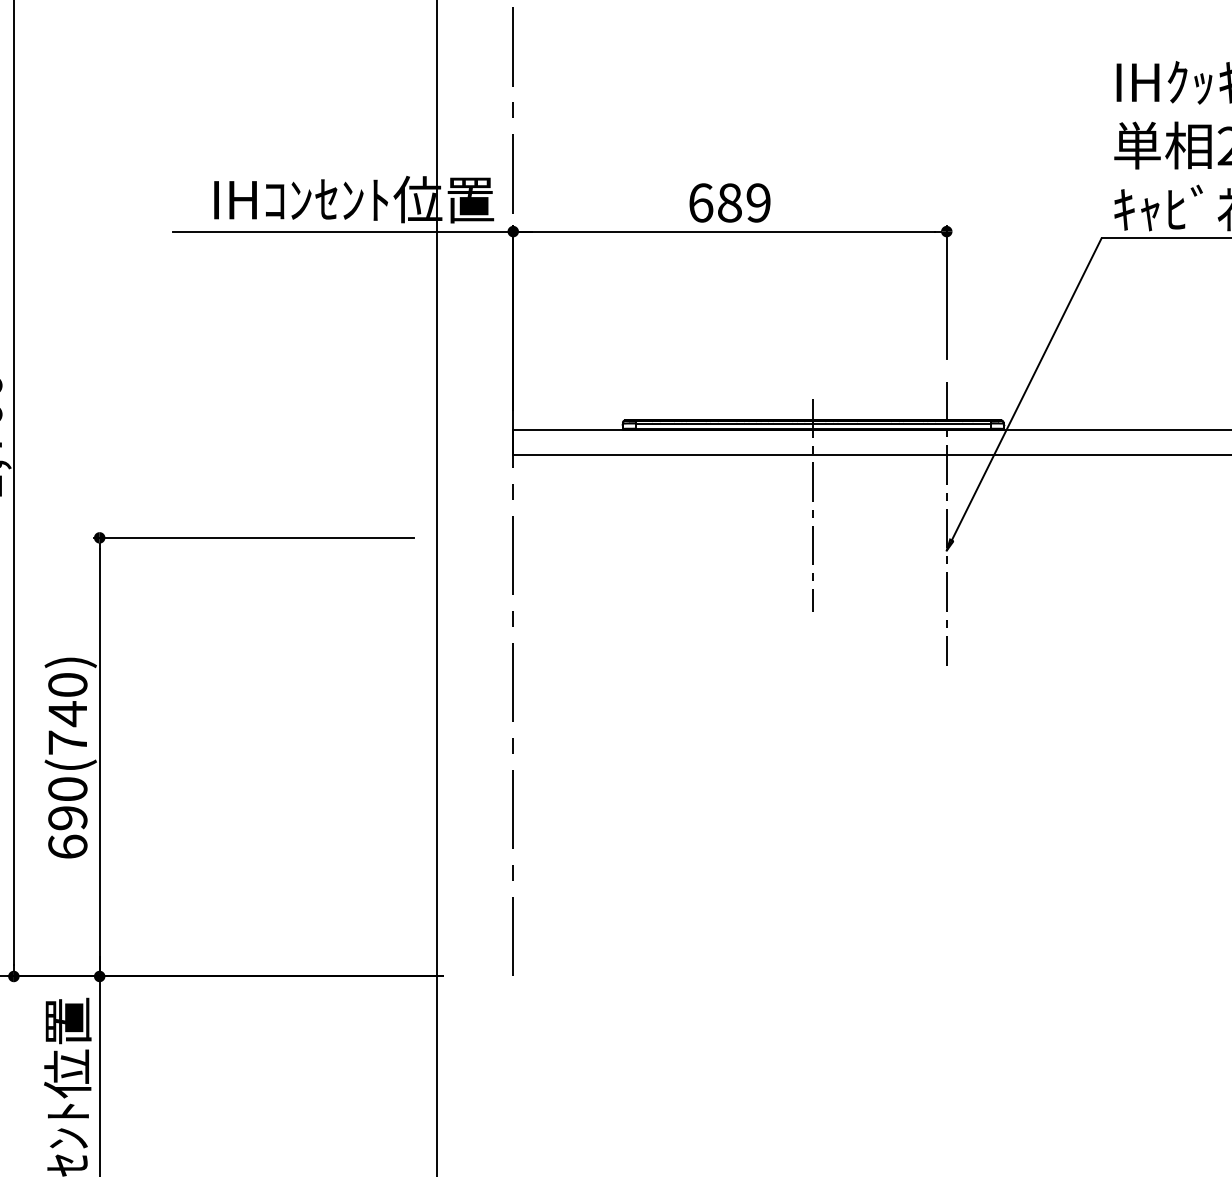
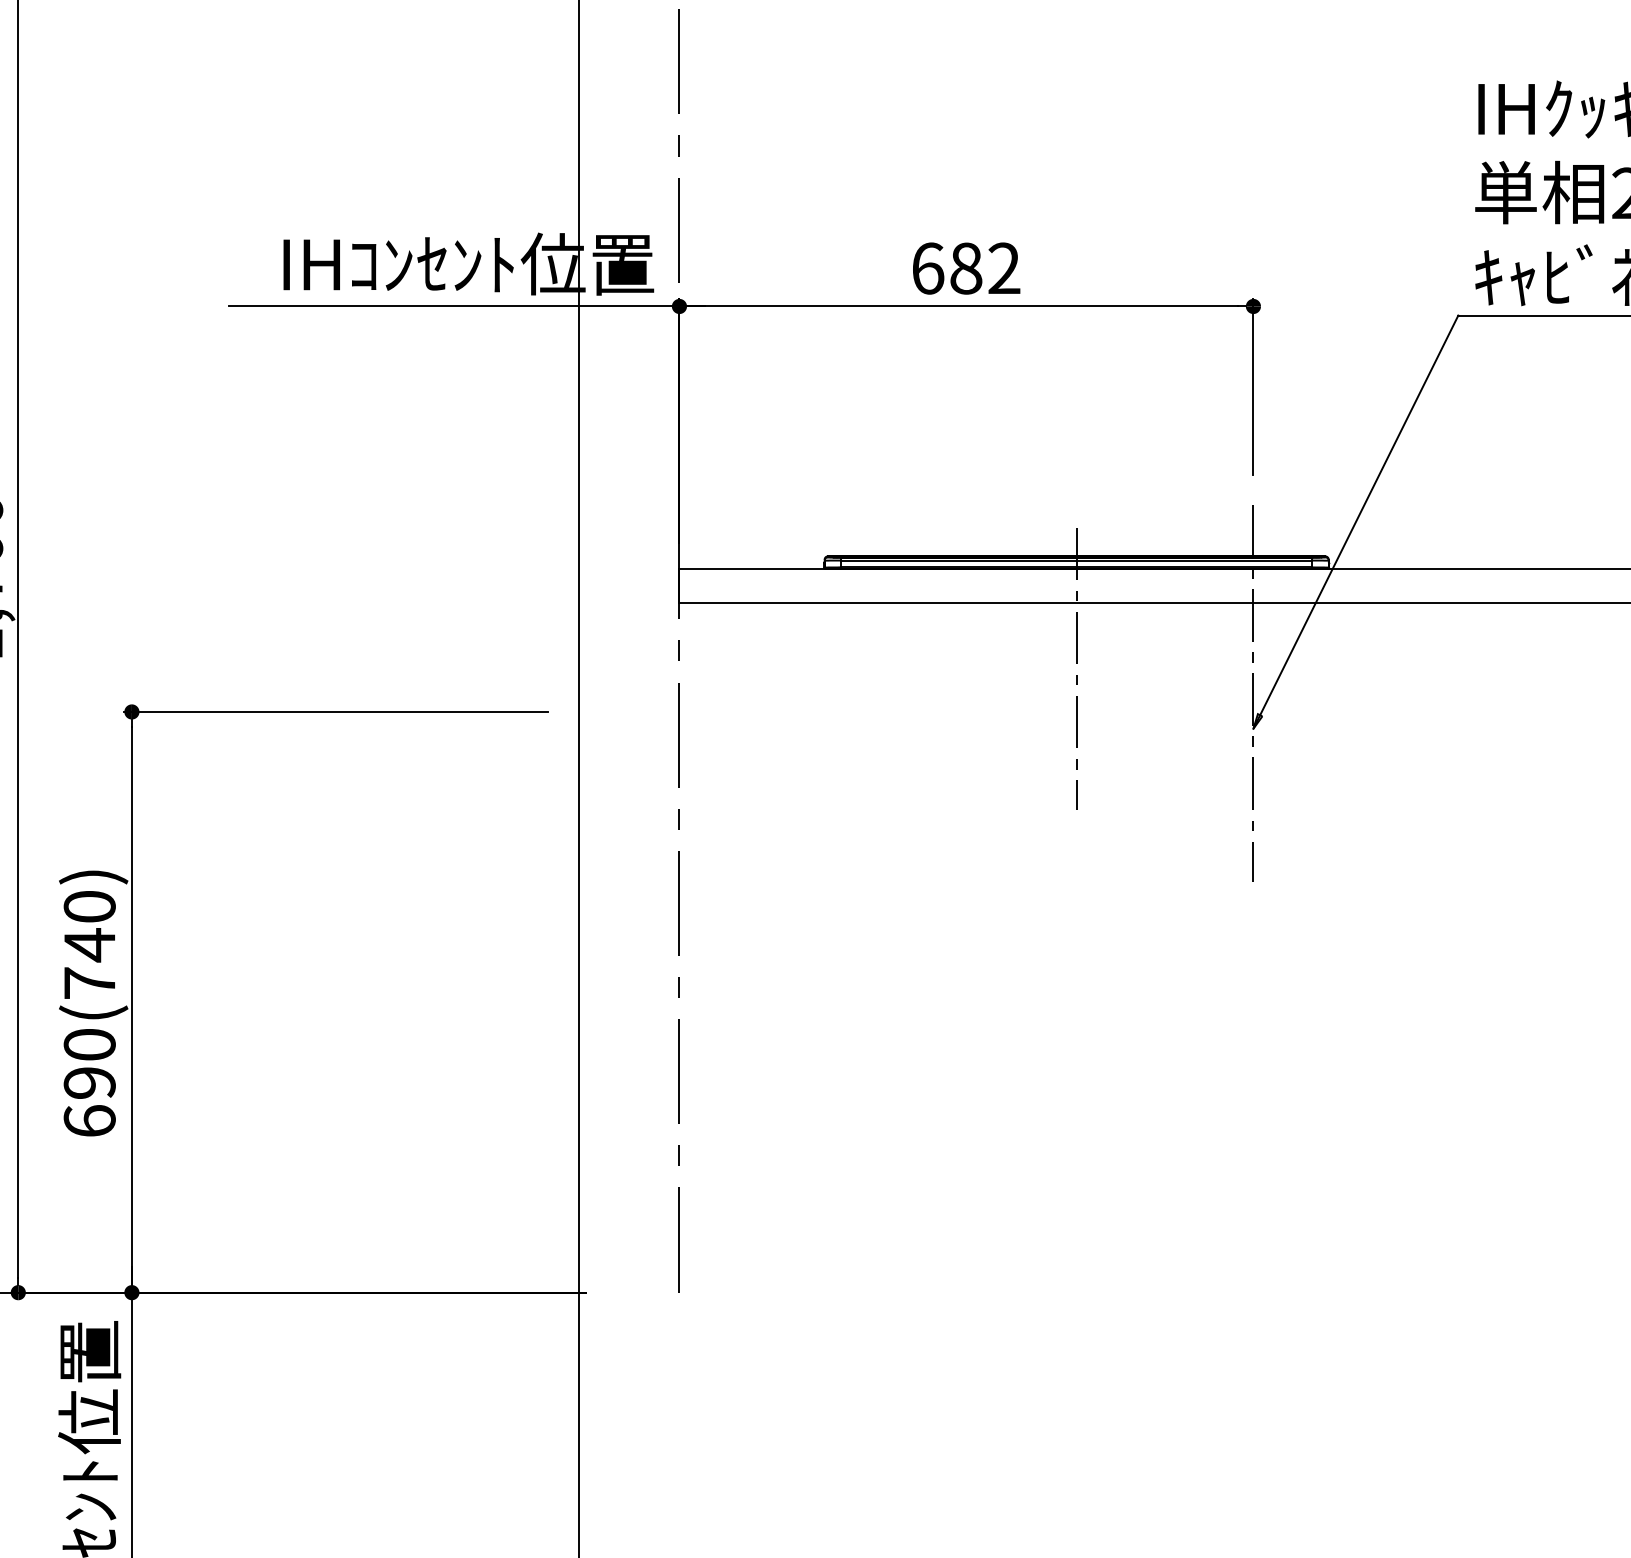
text: (758, 202) -> (1004, 268), 689 -> 682

